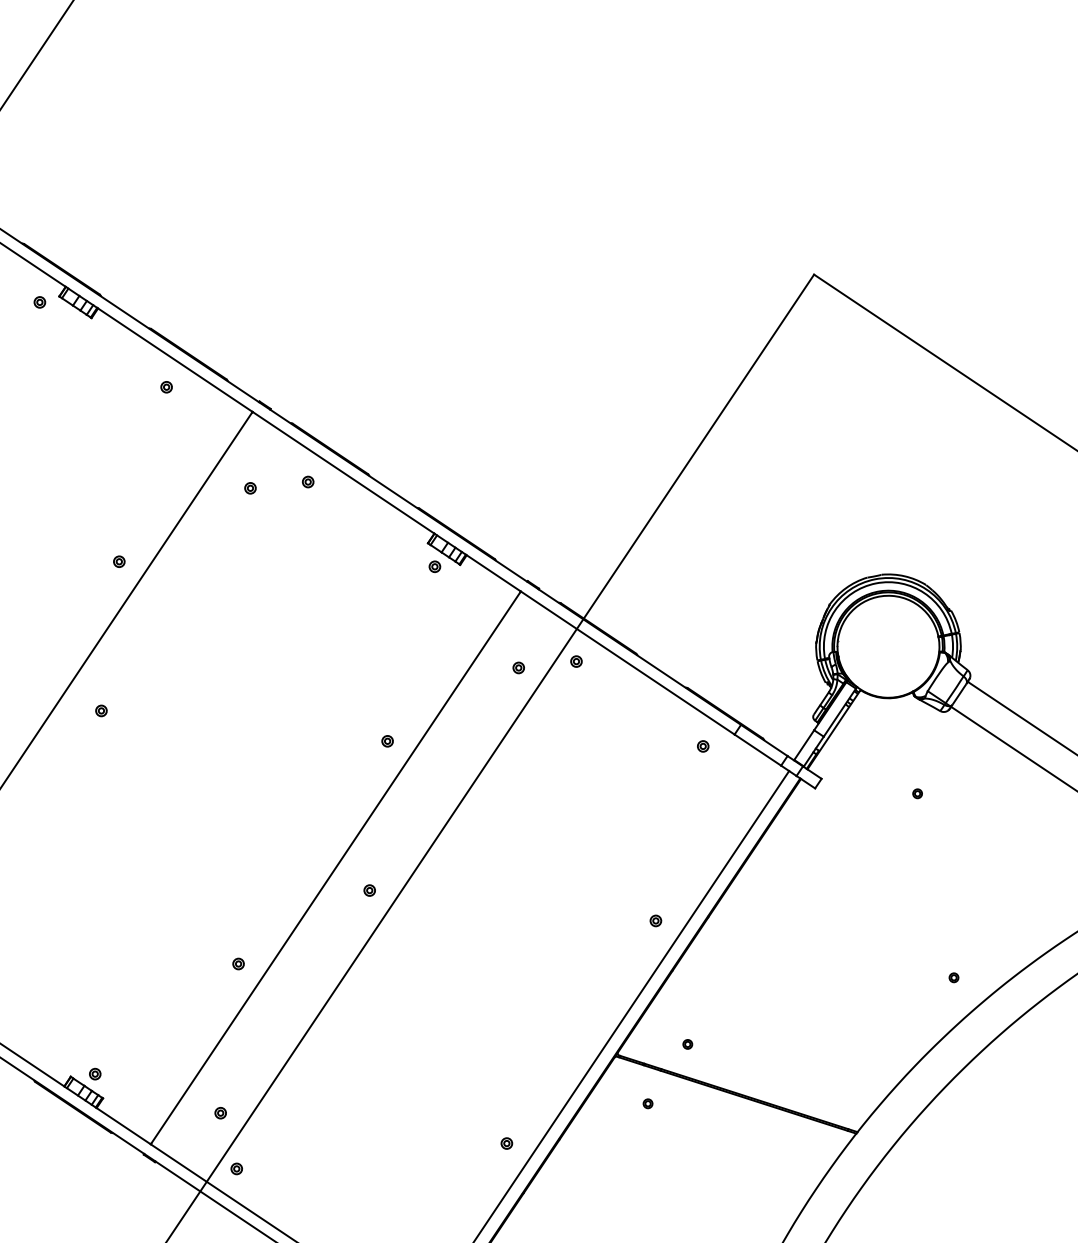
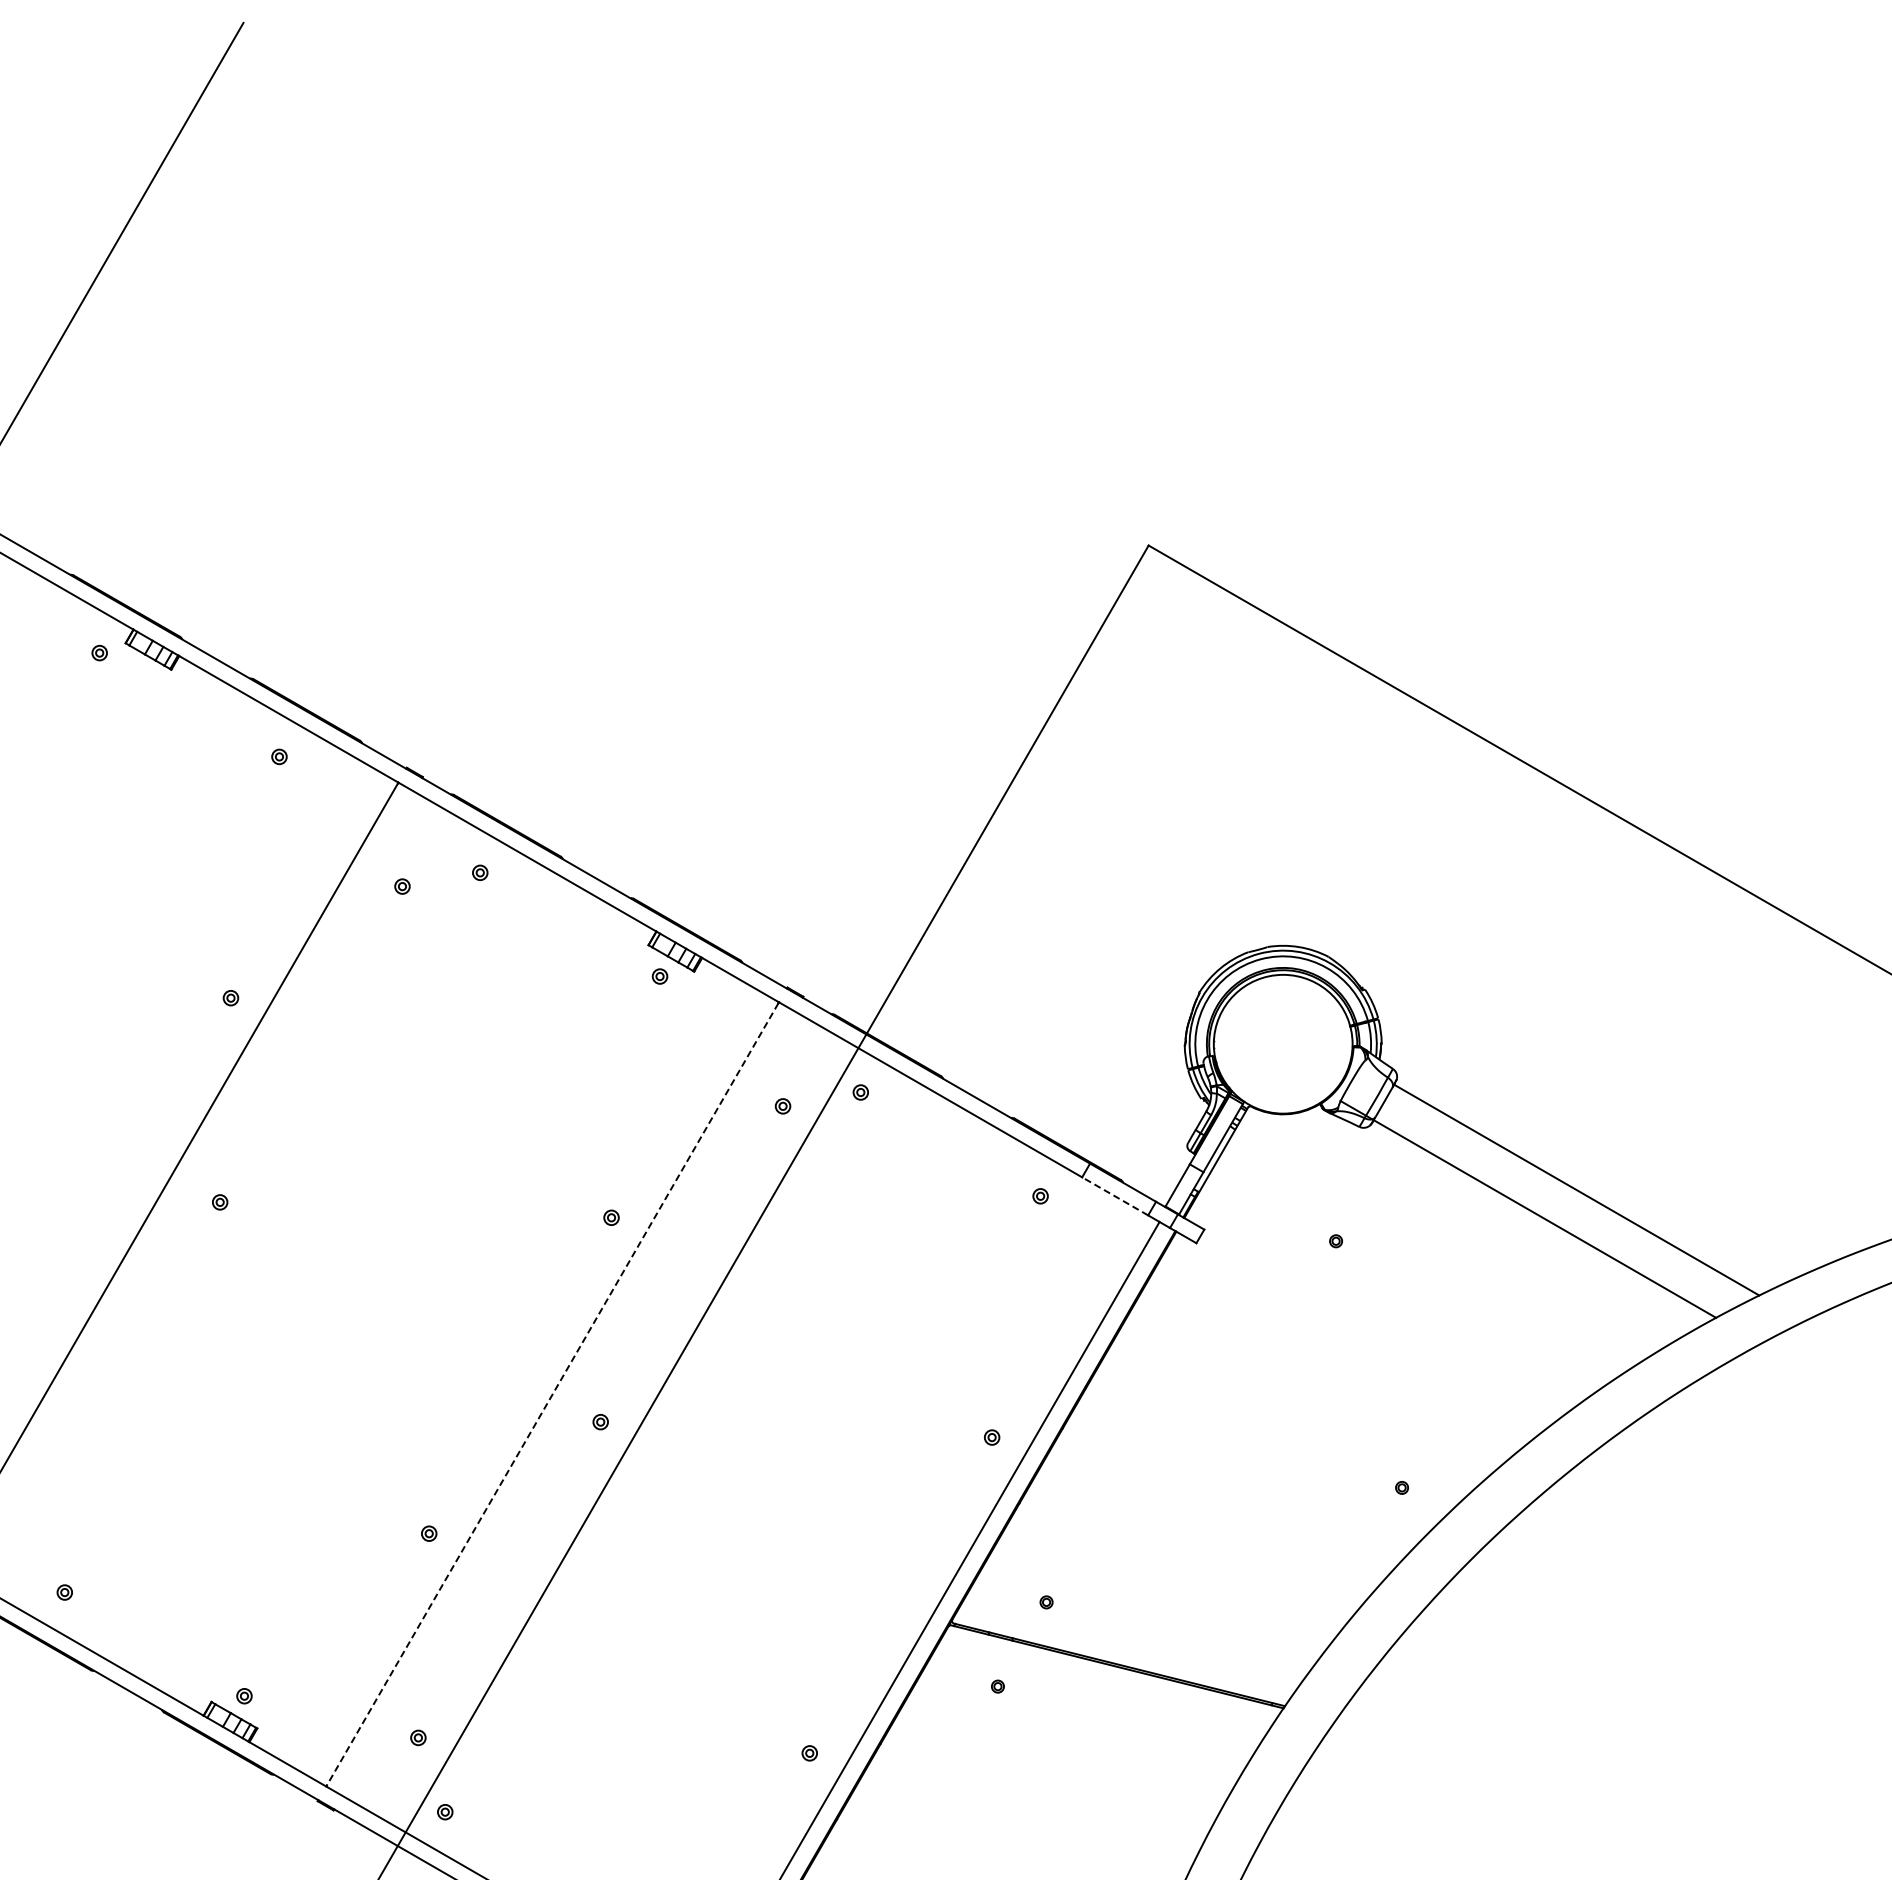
line: (757, 750) -> (1114, 1196), solid -> dashed
line: (335, 867) -> (552, 1394), solid -> dashed

